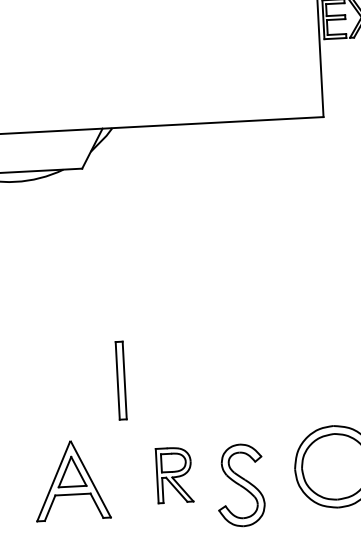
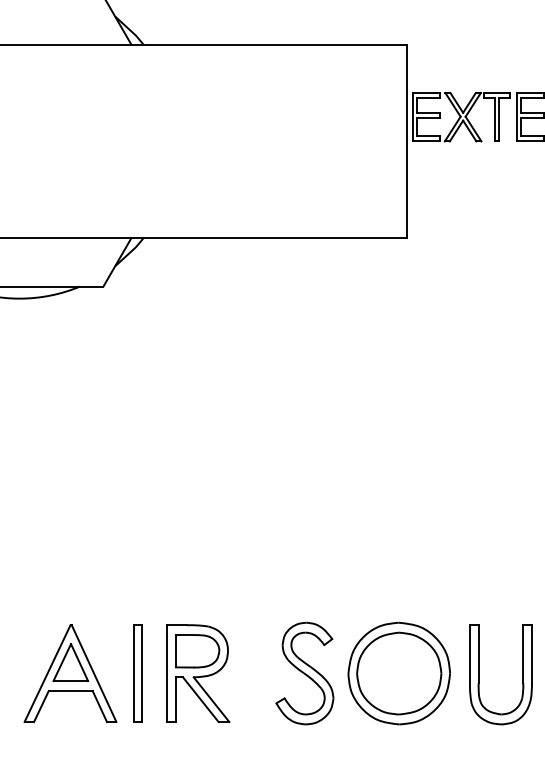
part: (120, 380) -> (137, 673), moved
part: (174, 475) -> (198, 673), size x1.43
part: (240, 485) -> (304, 673), moved

